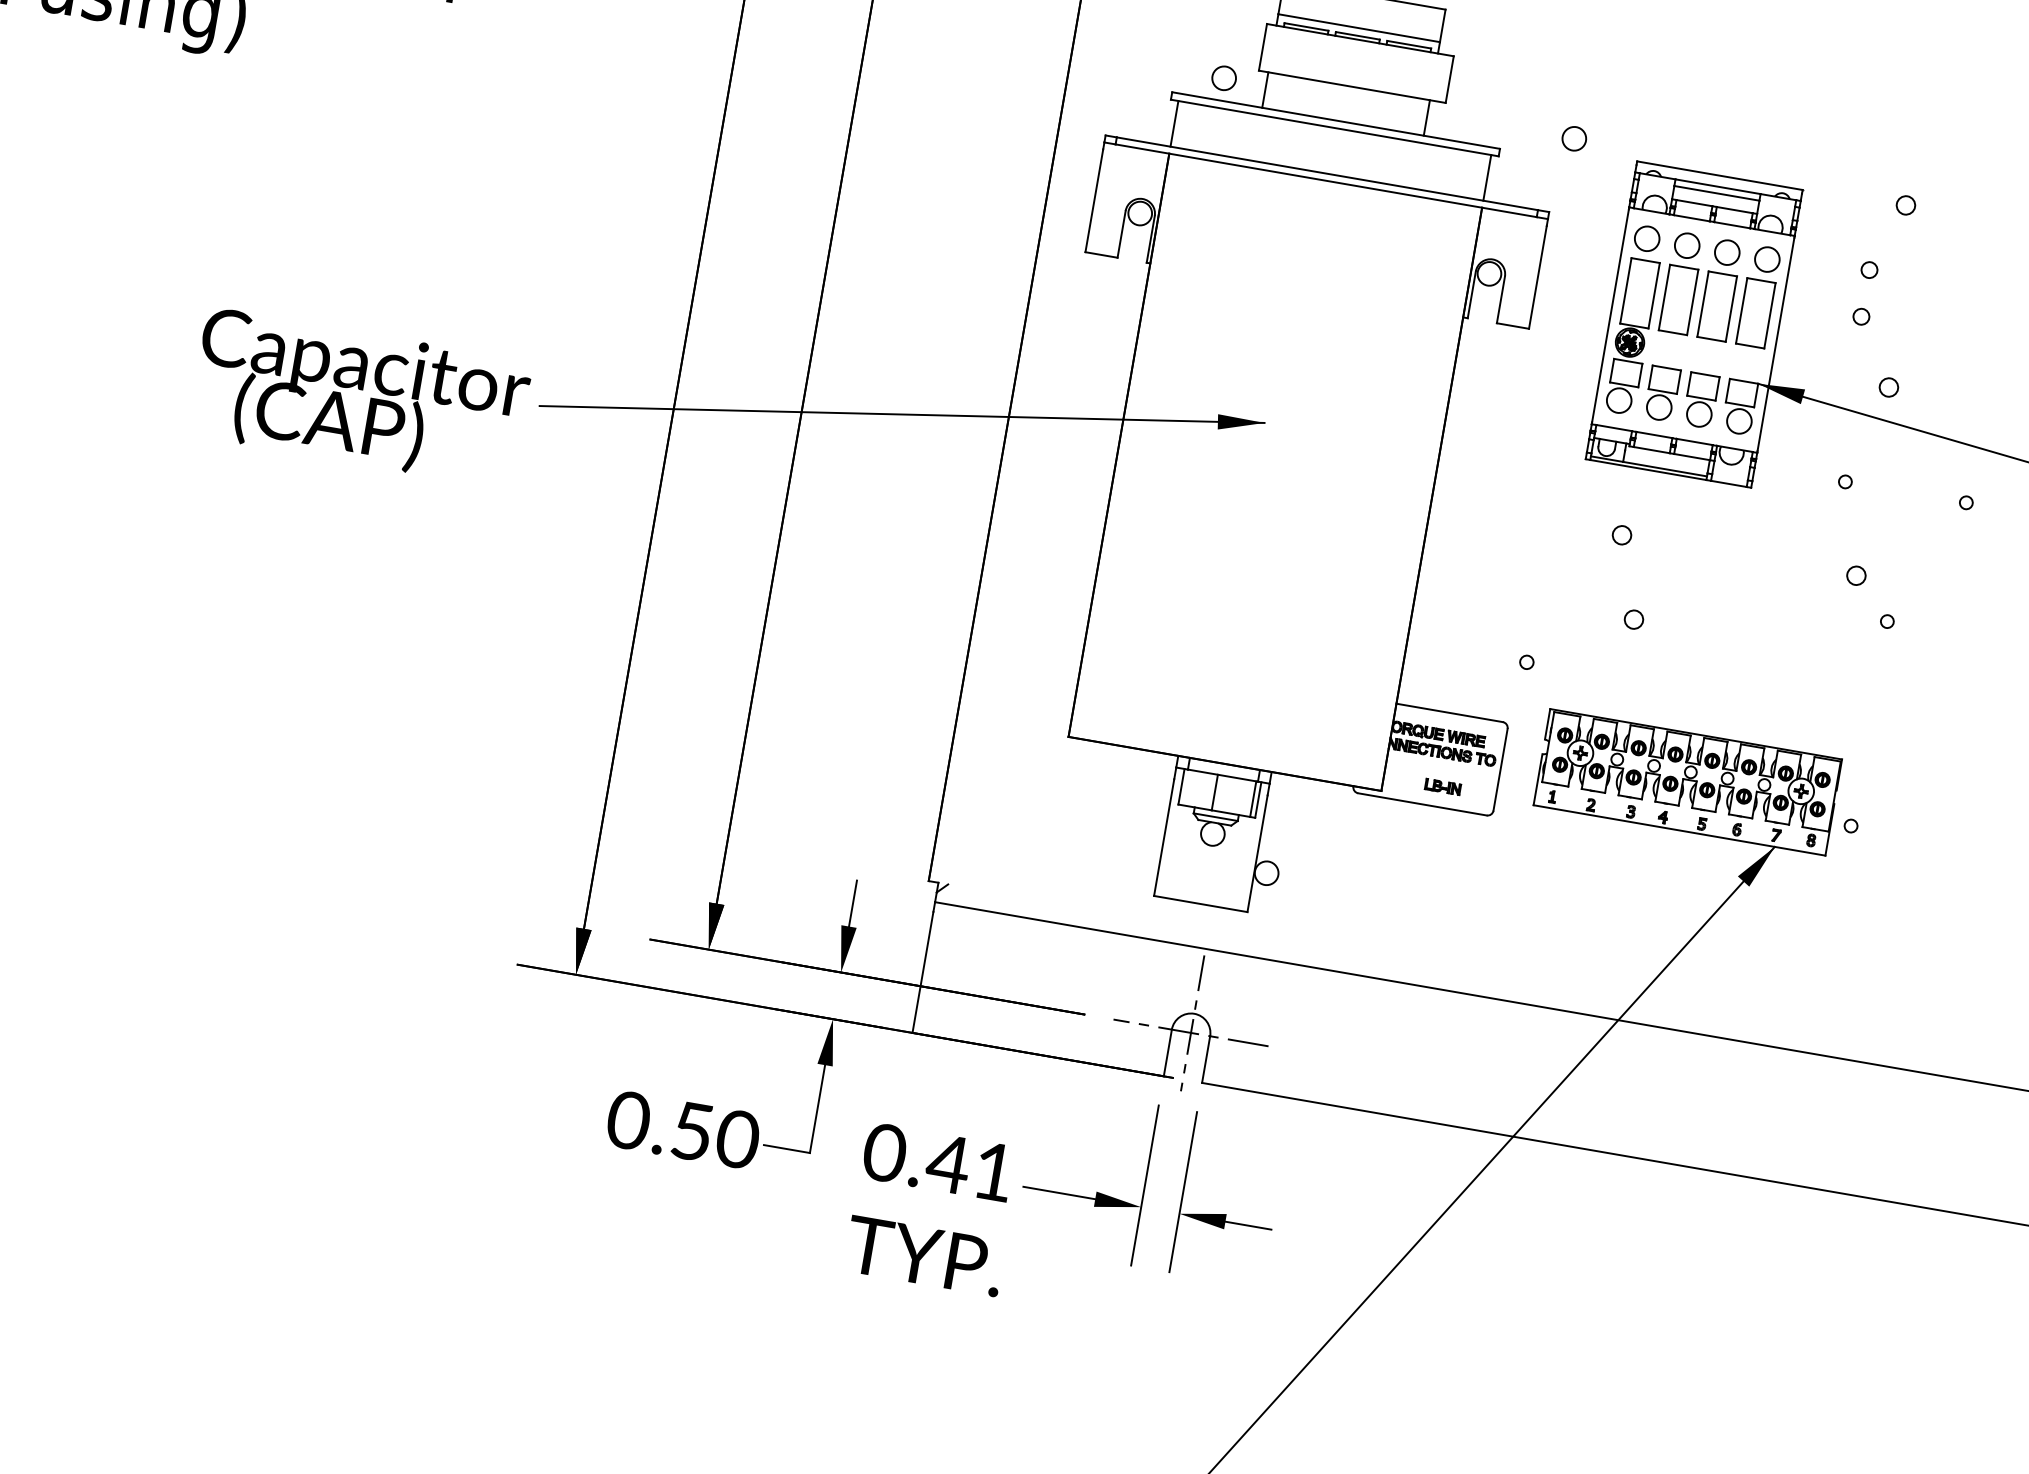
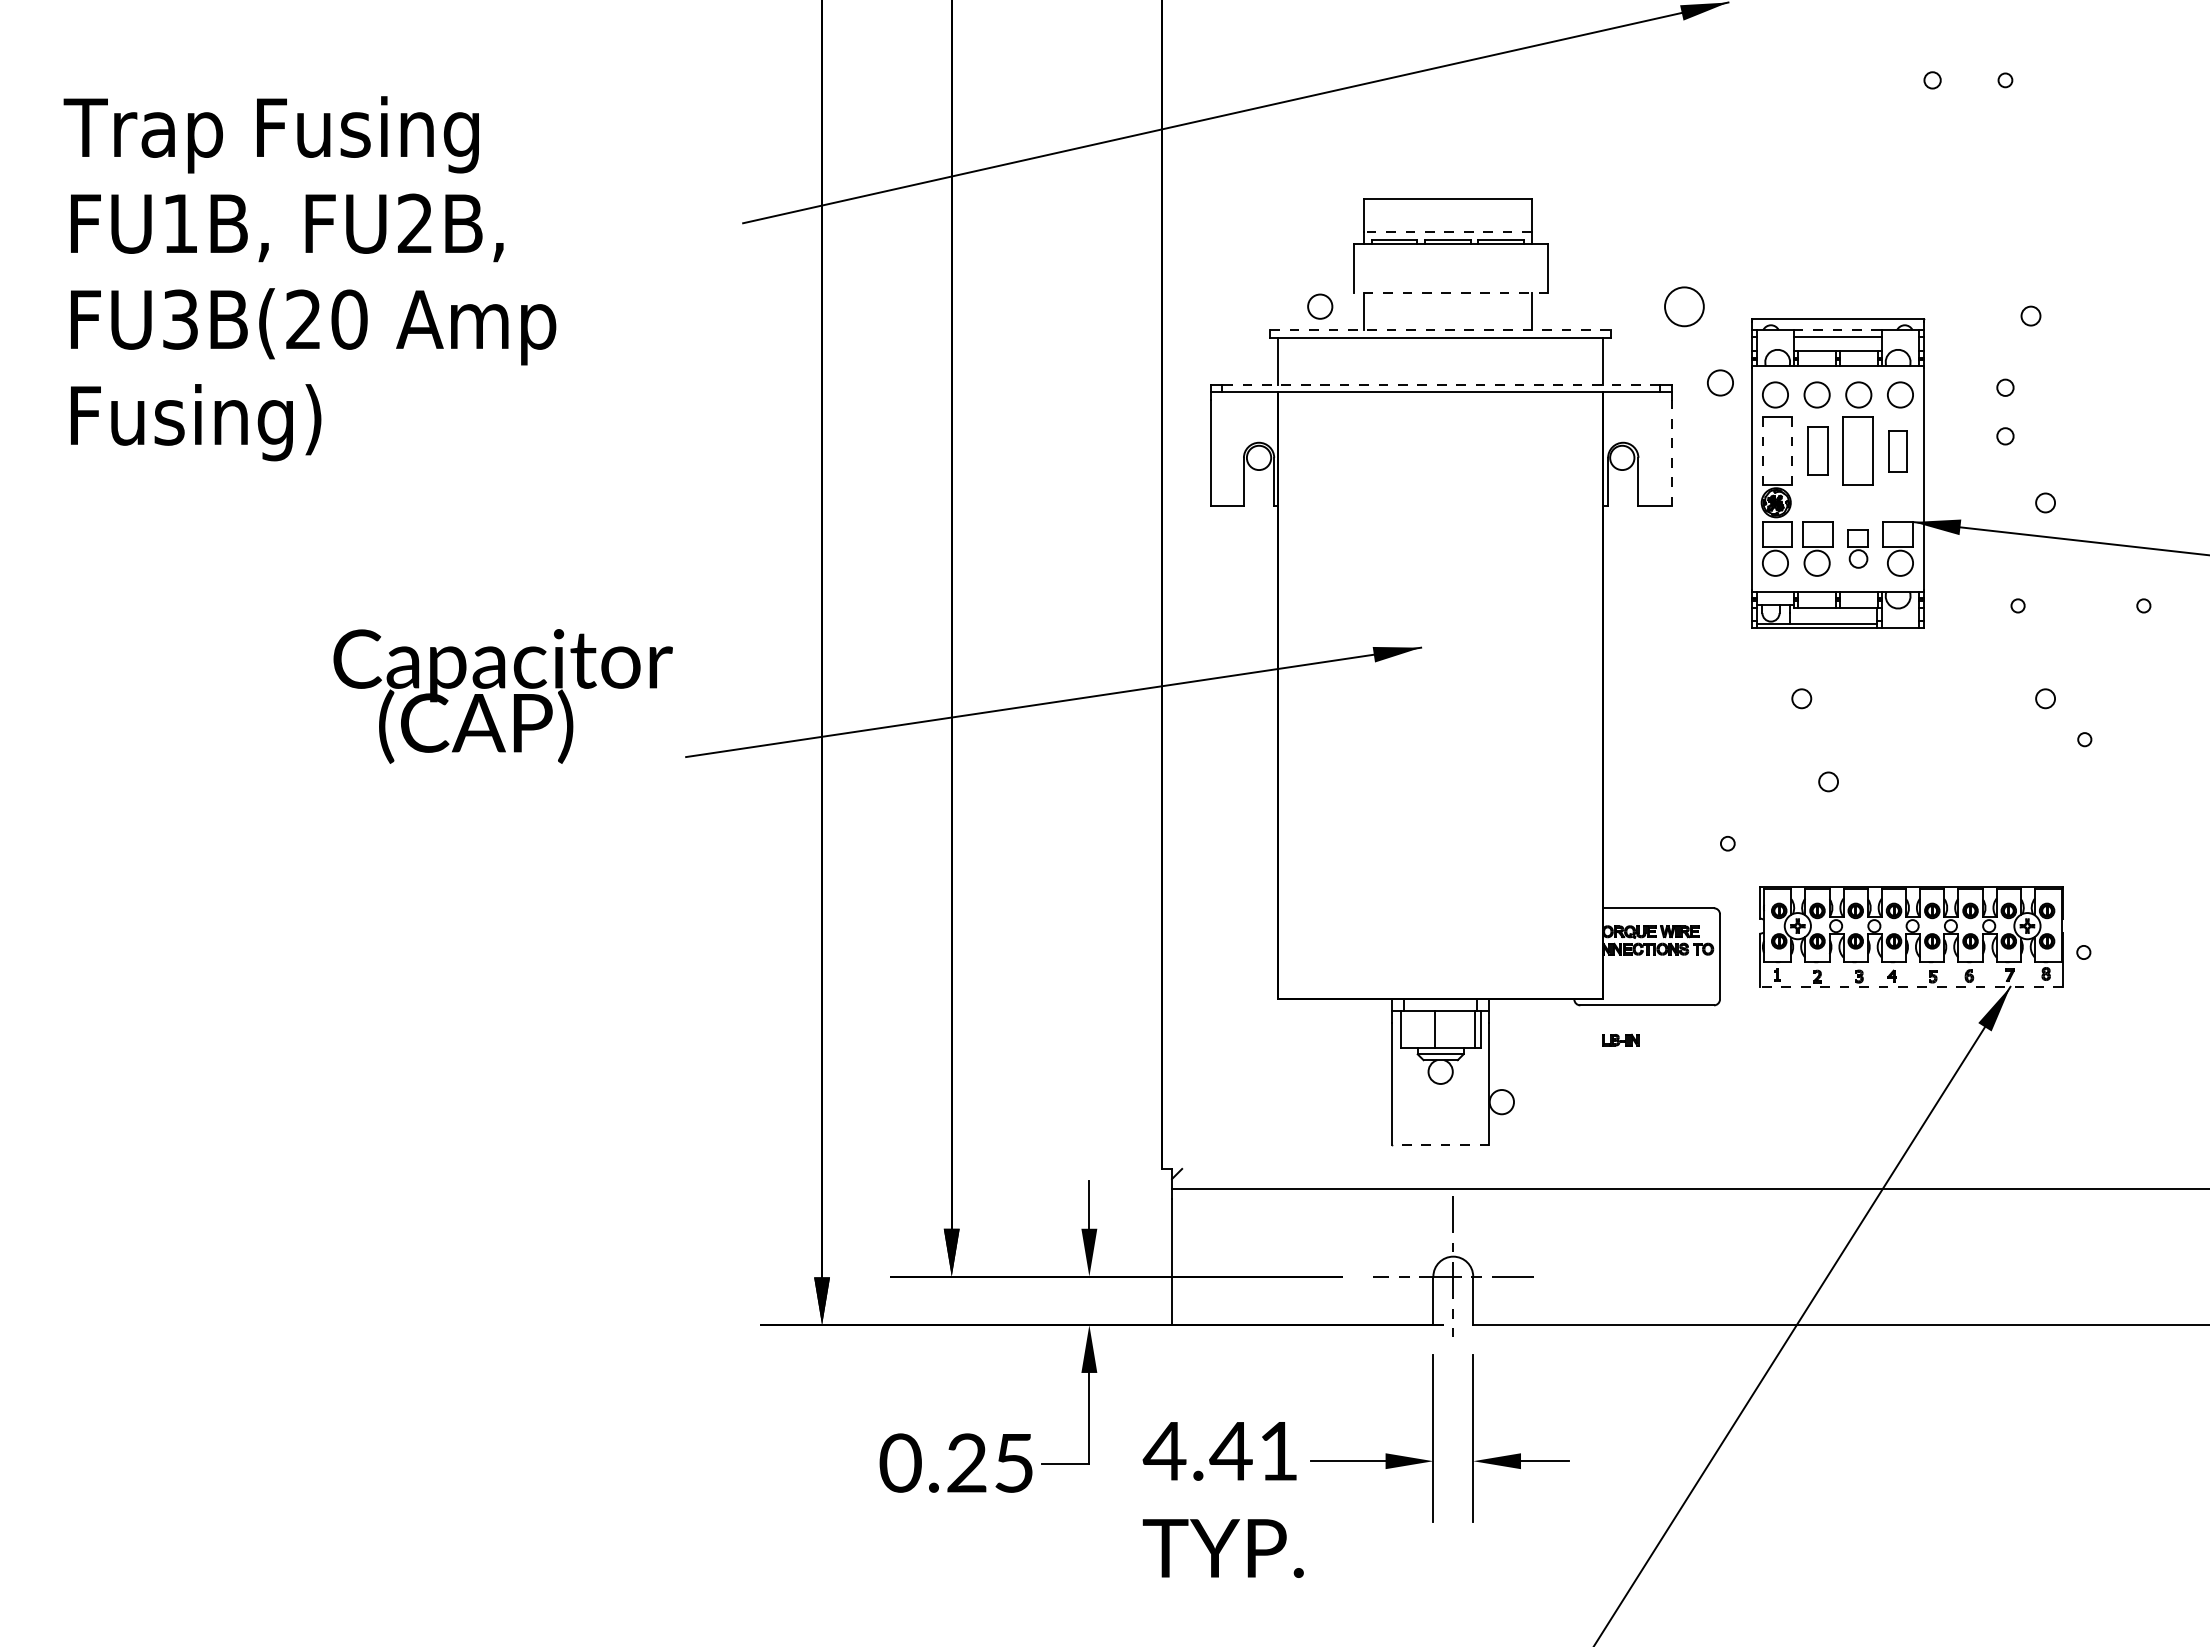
line: (1358, 28) -> (1447, 232), solid -> dashed
line: (1351, 86) -> (1450, 292), solid -> dashed
line: (1336, 120) -> (1441, 329), solid -> dashed
circle: (1574, 138) -> (1684, 306), size x1.6
line: (1326, 174) -> (1440, 385), solid -> dashed
line: (1718, 187) -> (1838, 330), solid -> dashed
circle: (1596, 217) -> (1720, 382), added
line: (1537, 277) -> (1671, 453), solid -> dashed
line: (1626, 291) -> (1763, 451), solid -> dashed
line: (1654, 295) -> (1792, 450), solid -> dashed
part: (1678, 299) -> (1817, 450), size x0.7
part: (1755, 312) -> (1897, 450), size x0.6
text: (359, 398) -> (502, 696), moved
part: (1700, 400) -> (1857, 548), size x0.7
part: (1442, 786) -> (1620, 1039), moved
line: (1679, 830) -> (1911, 986), solid -> dashed
line: (1200, 903) -> (1440, 1144), solid -> dashed
text: (716, 1135) -> (991, 1462), 0.50 -> 0.25
text: (884, 1152) -> (1164, 1450), 0.41 -> 4.41

